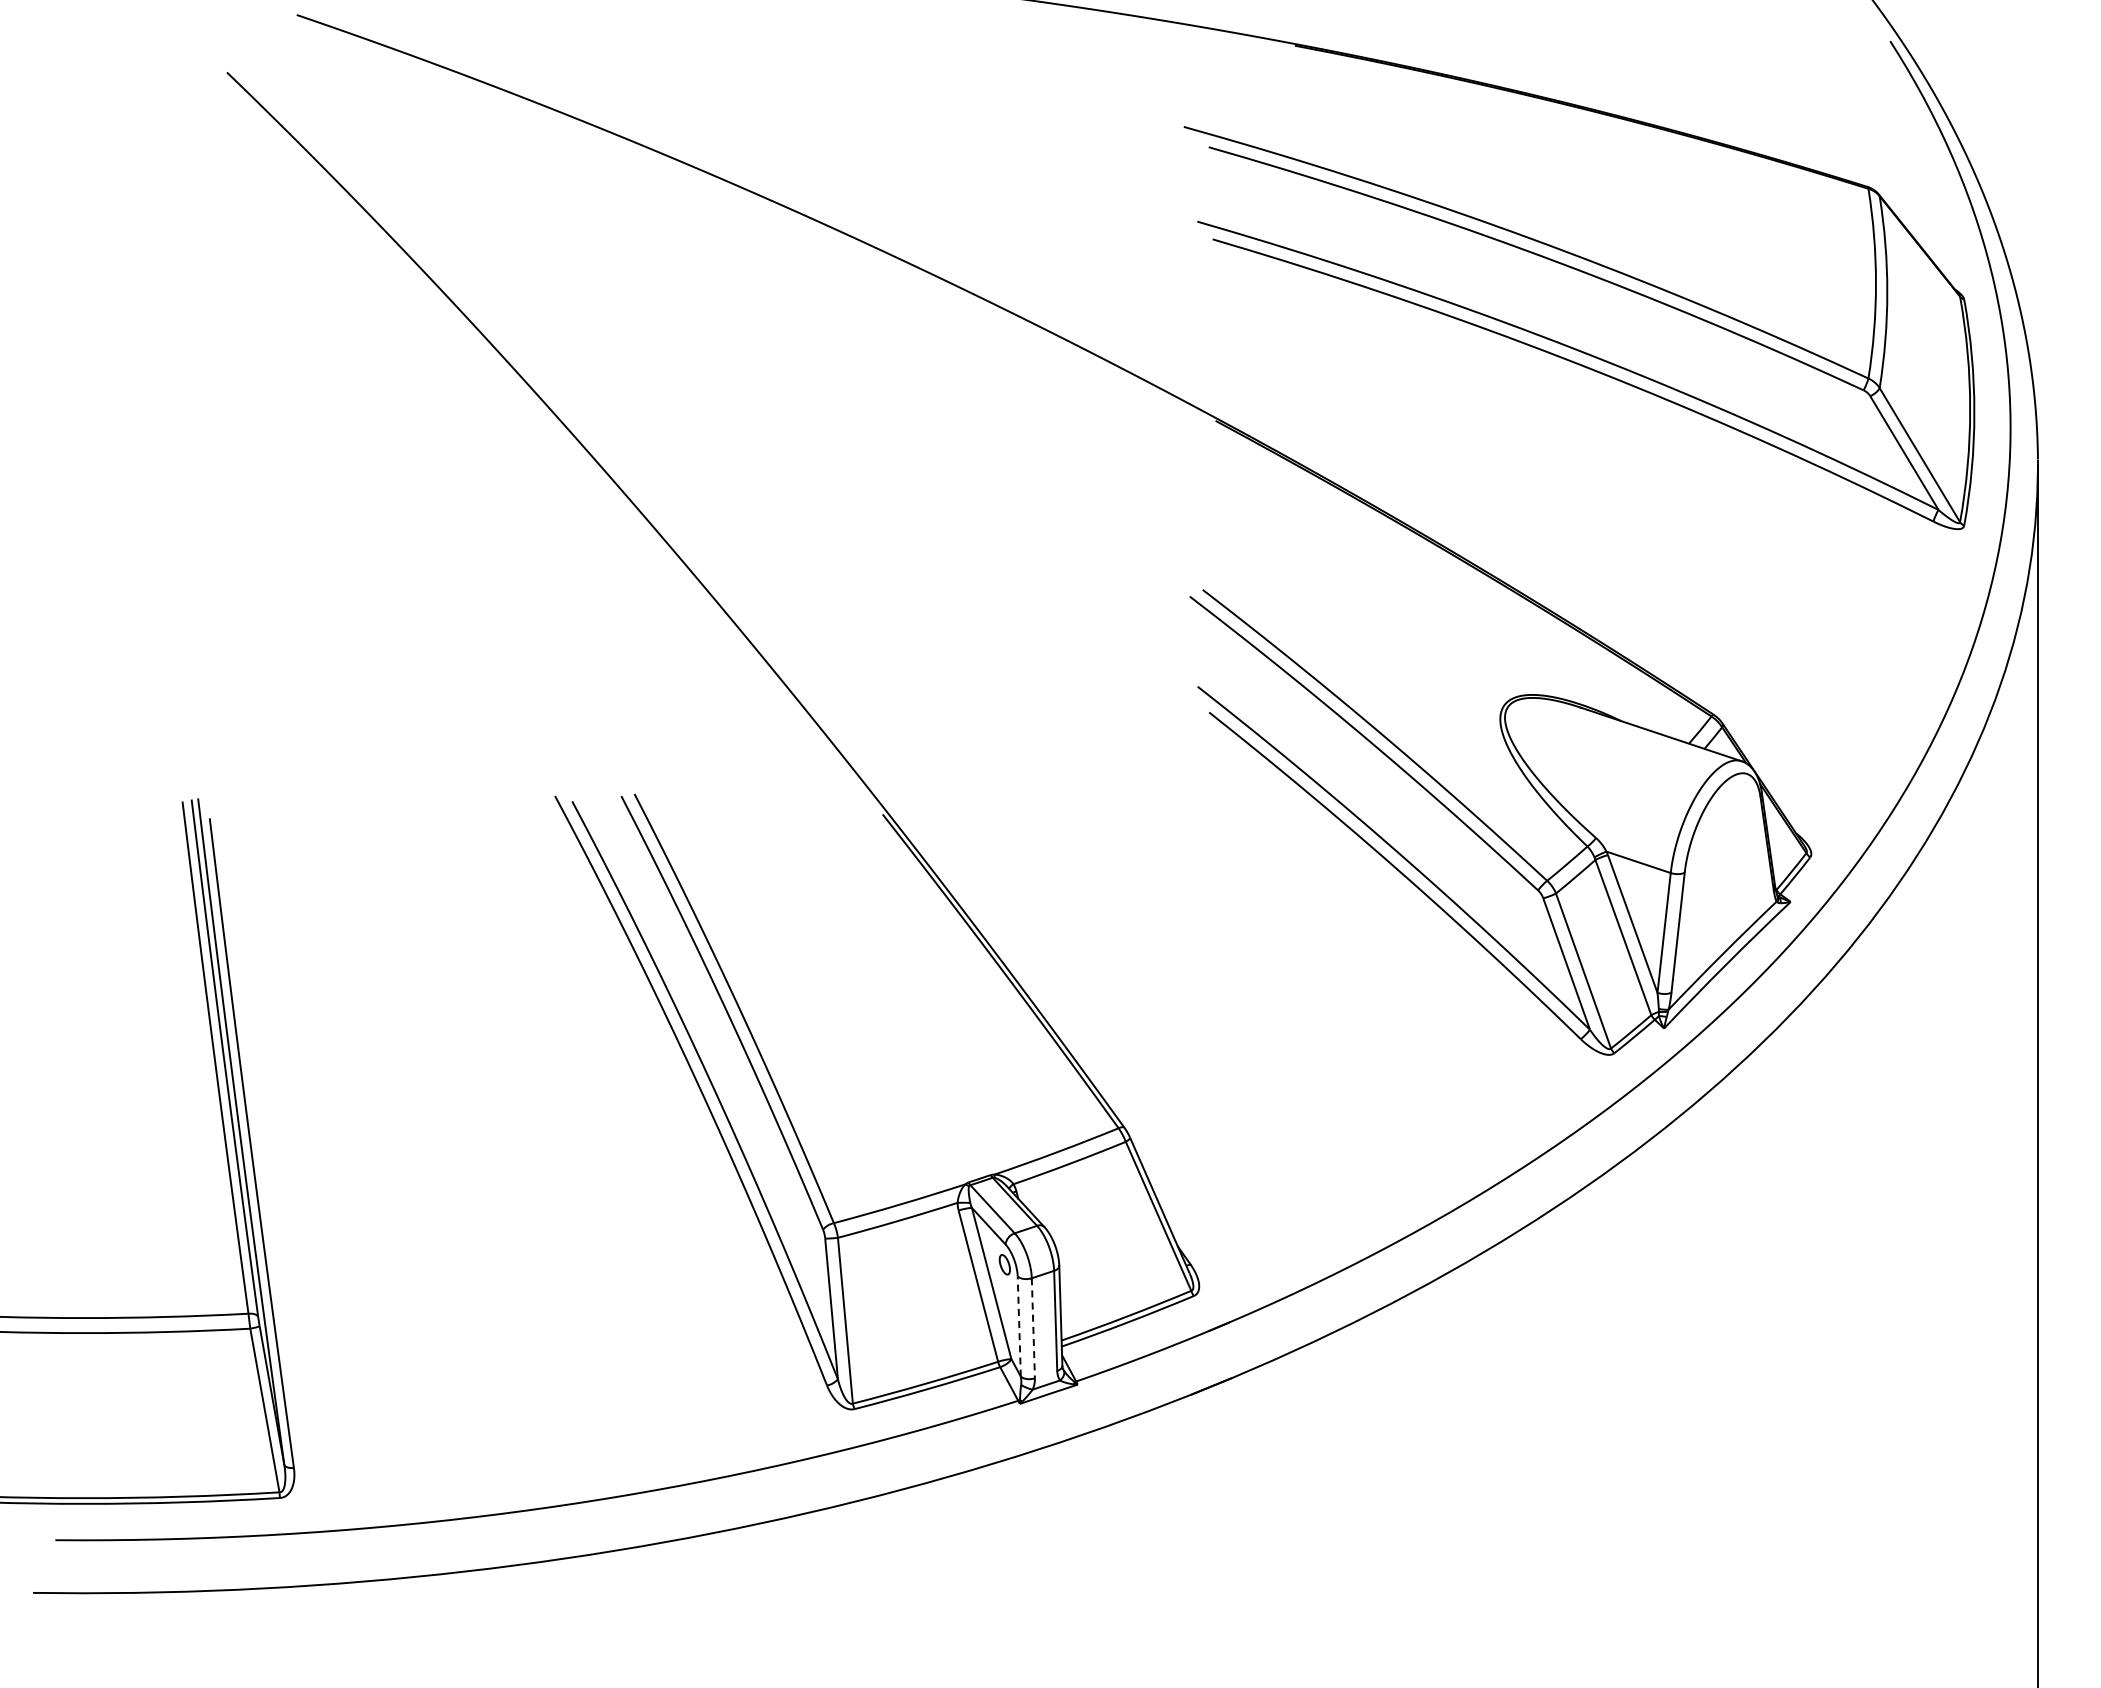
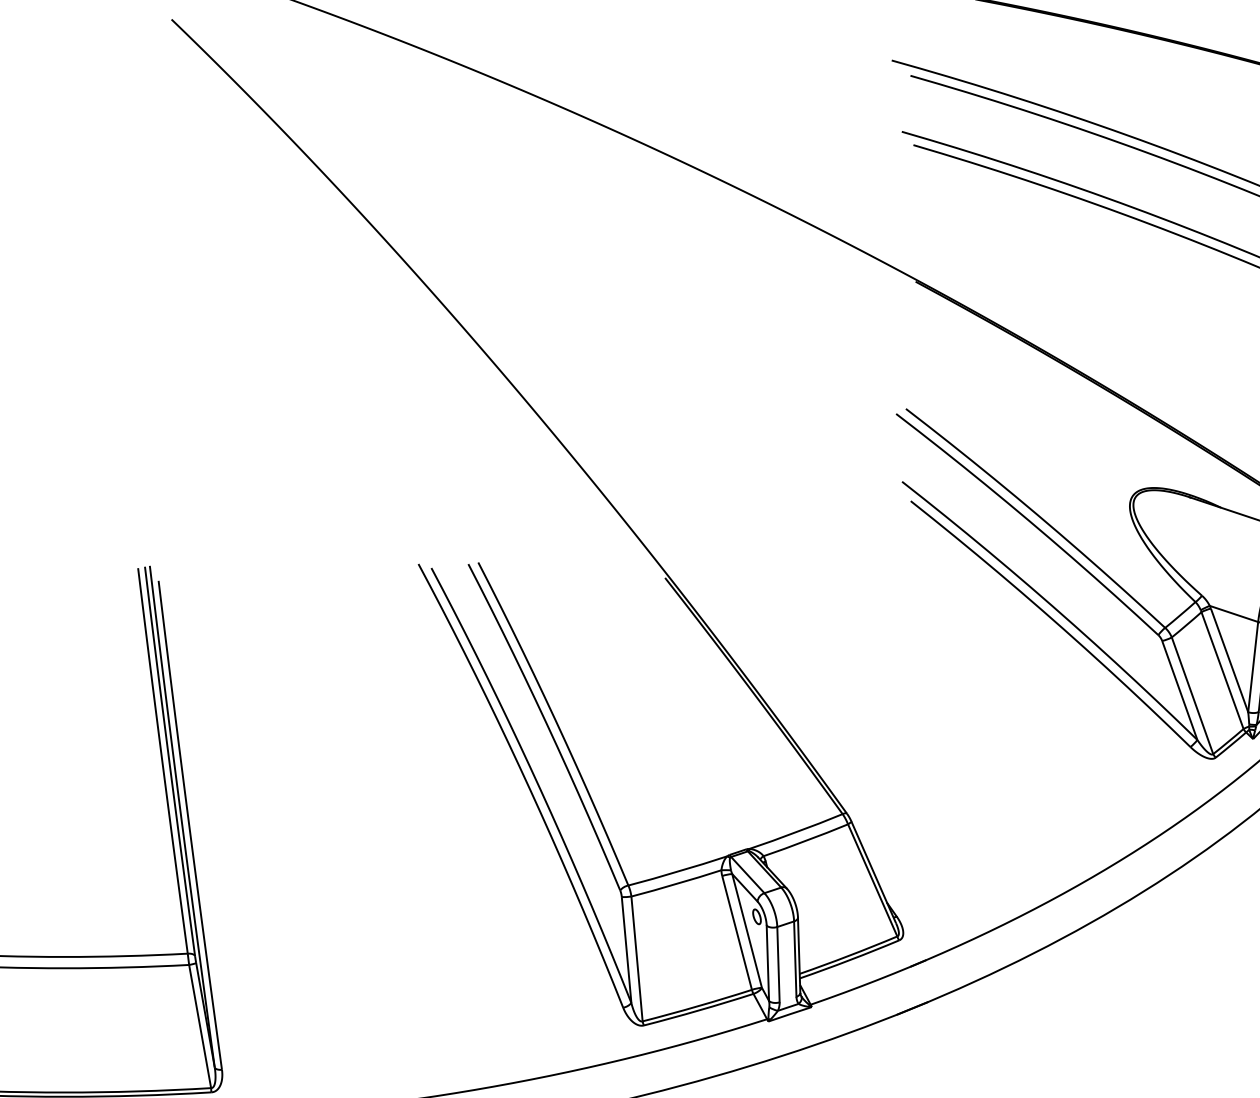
line: (1019, 1326) -> (768, 963), dashed -> solid
line: (1033, 1328) -> (778, 964), dashed -> solid

